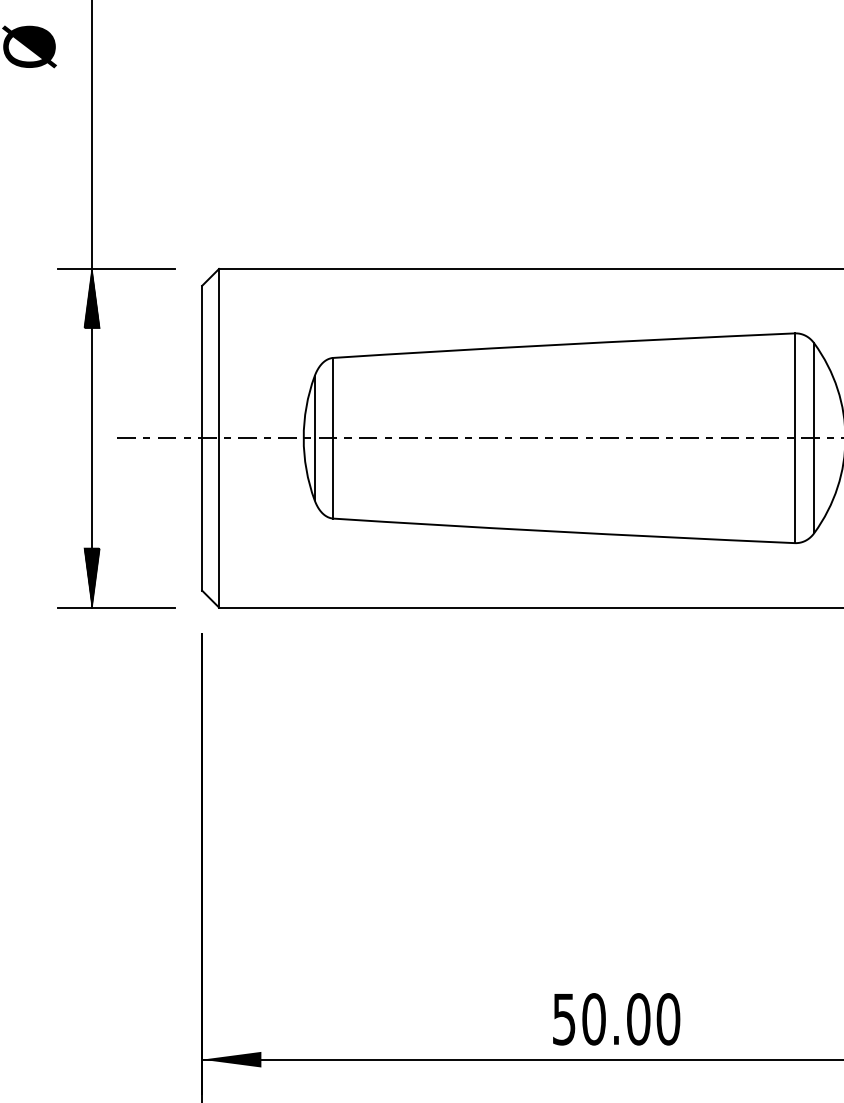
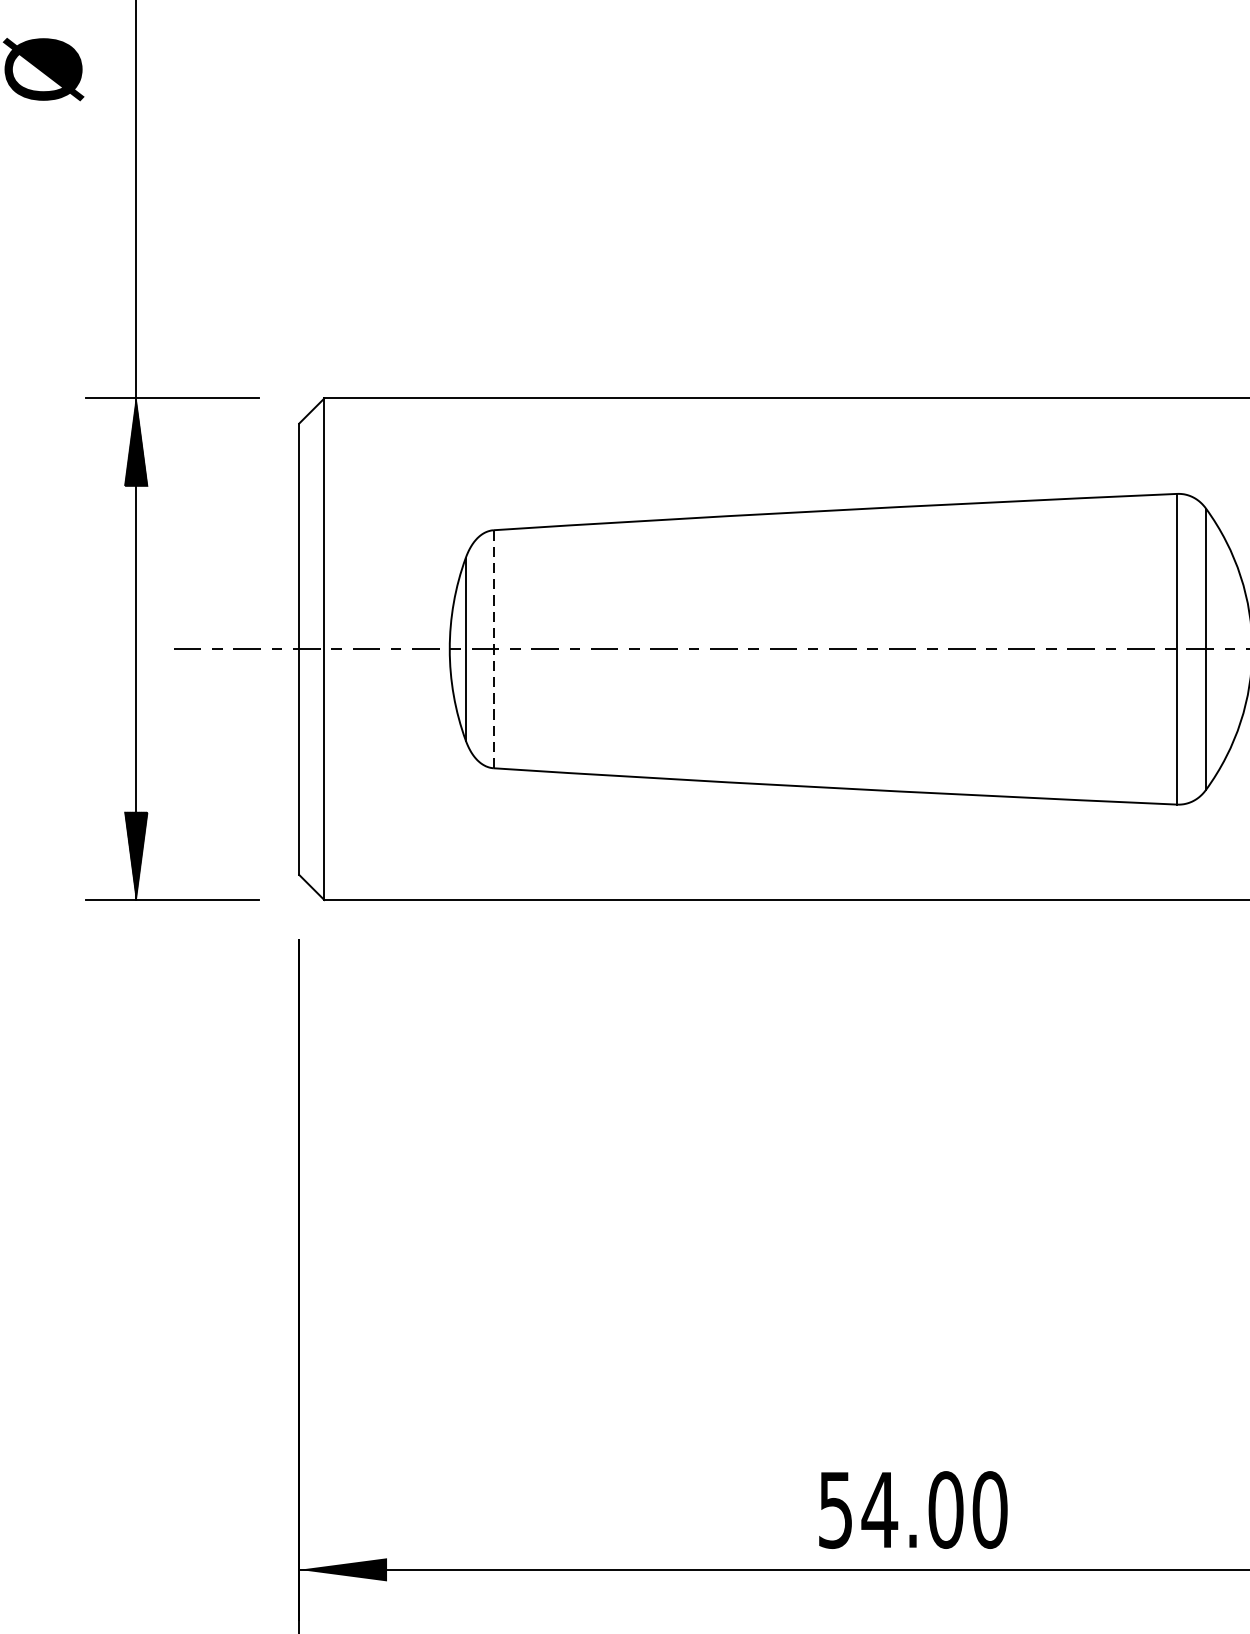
line: (333, 438) -> (493, 649), solid -> dashed
text: (593, 1019) -> (879, 1510), 50.00 -> 54.00

